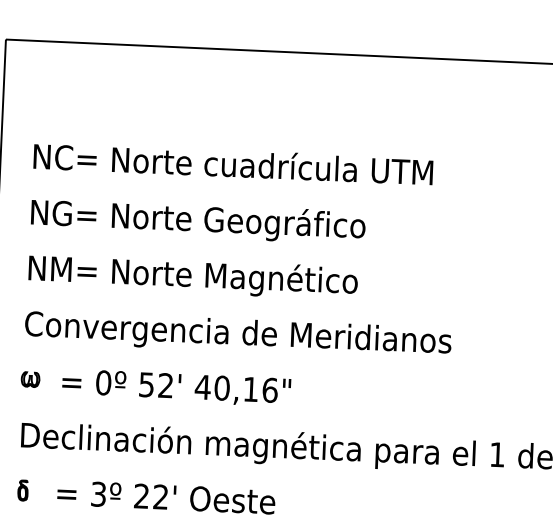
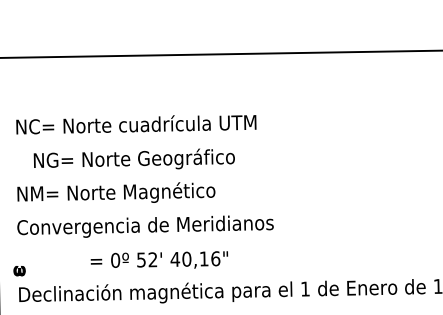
text: (196, 218) -> (133, 158), moved
part: (30, 380) -> (19, 271), moved
text: (175, 385) -> (158, 259), moved

